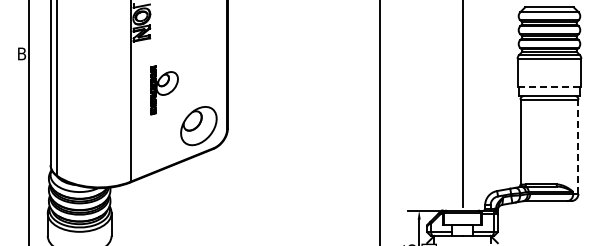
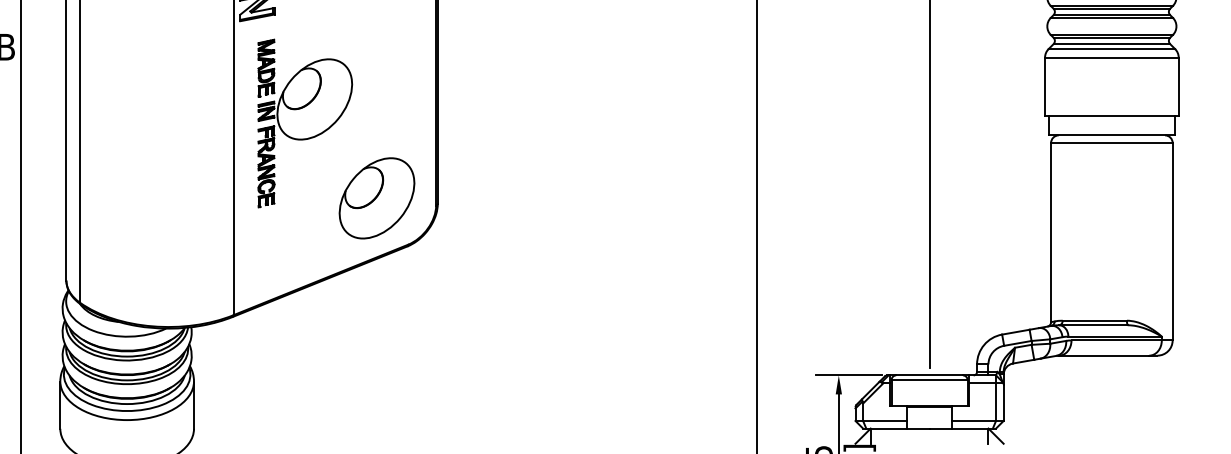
line: (549, 86) -> (1111, 115), dashed -> solid
part: (164, 90) -> (304, 123), size x1.67
line: (578, 146) -> (1172, 241), dashed -> solid

